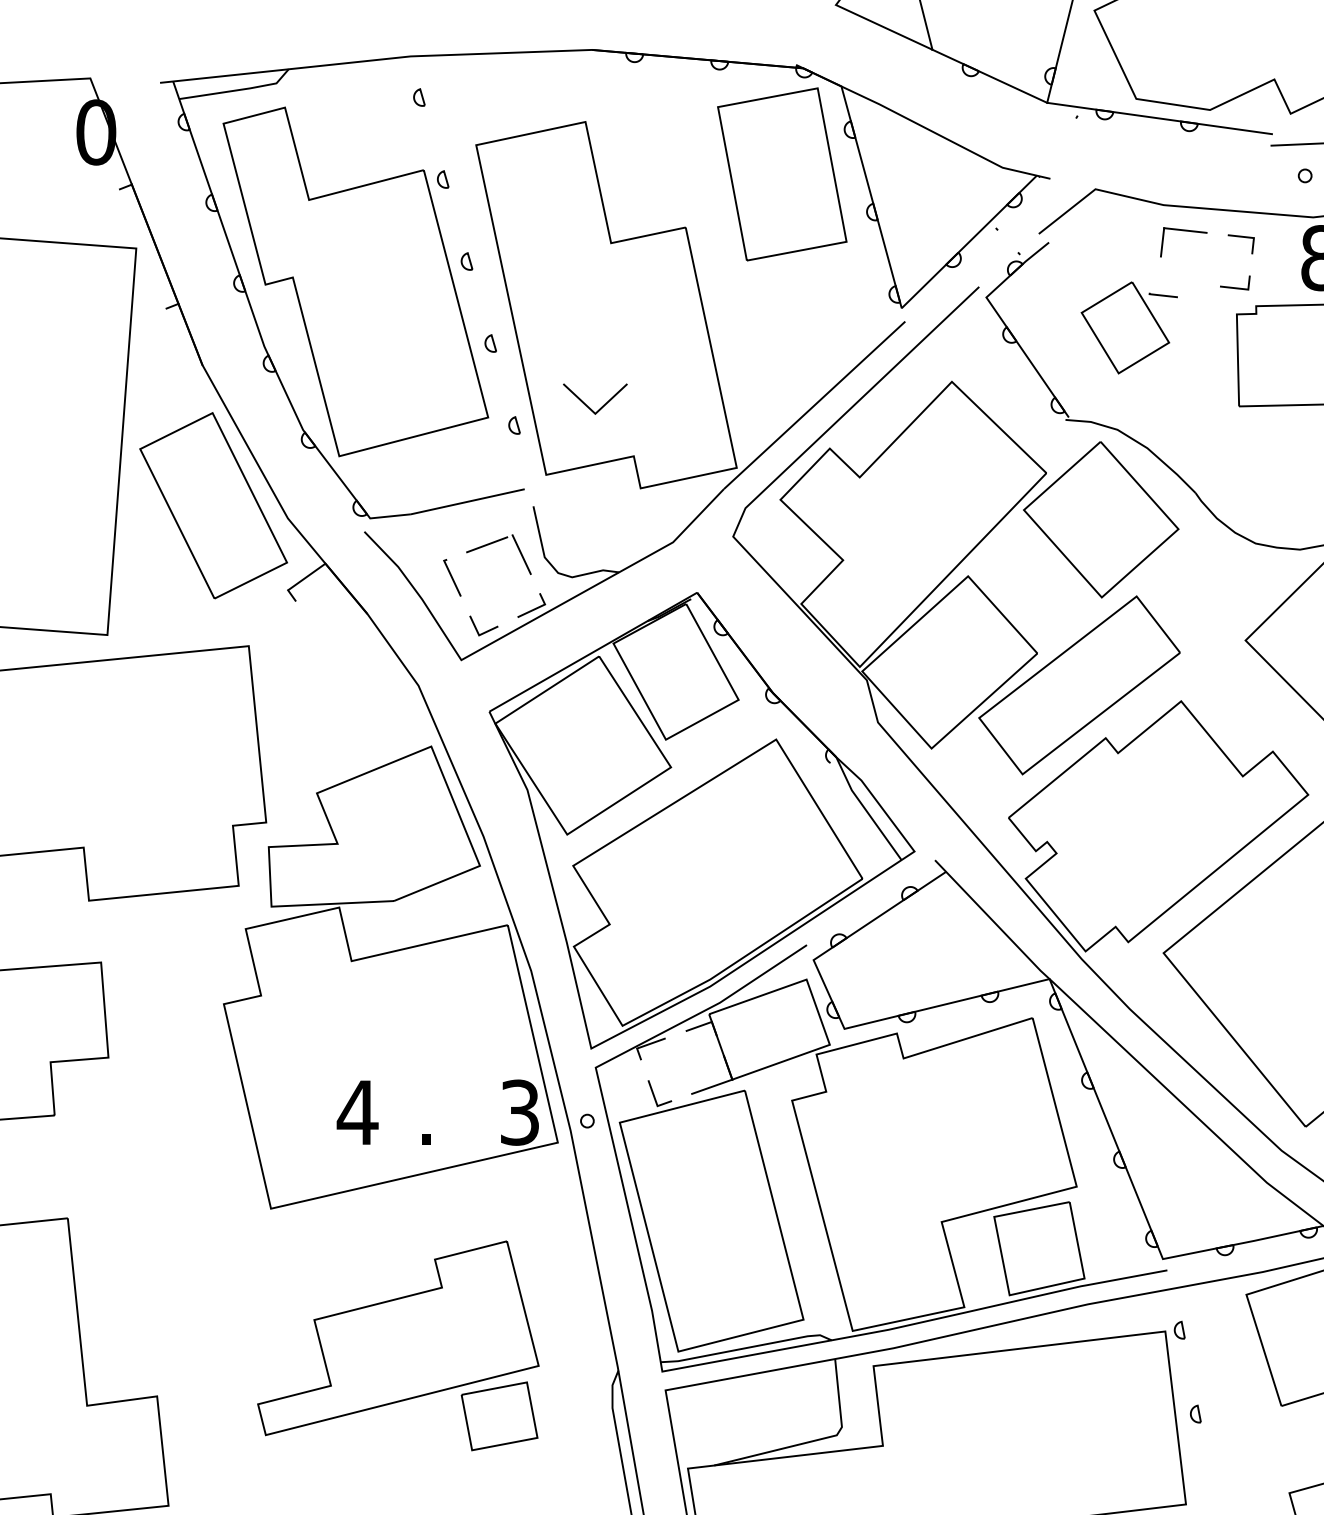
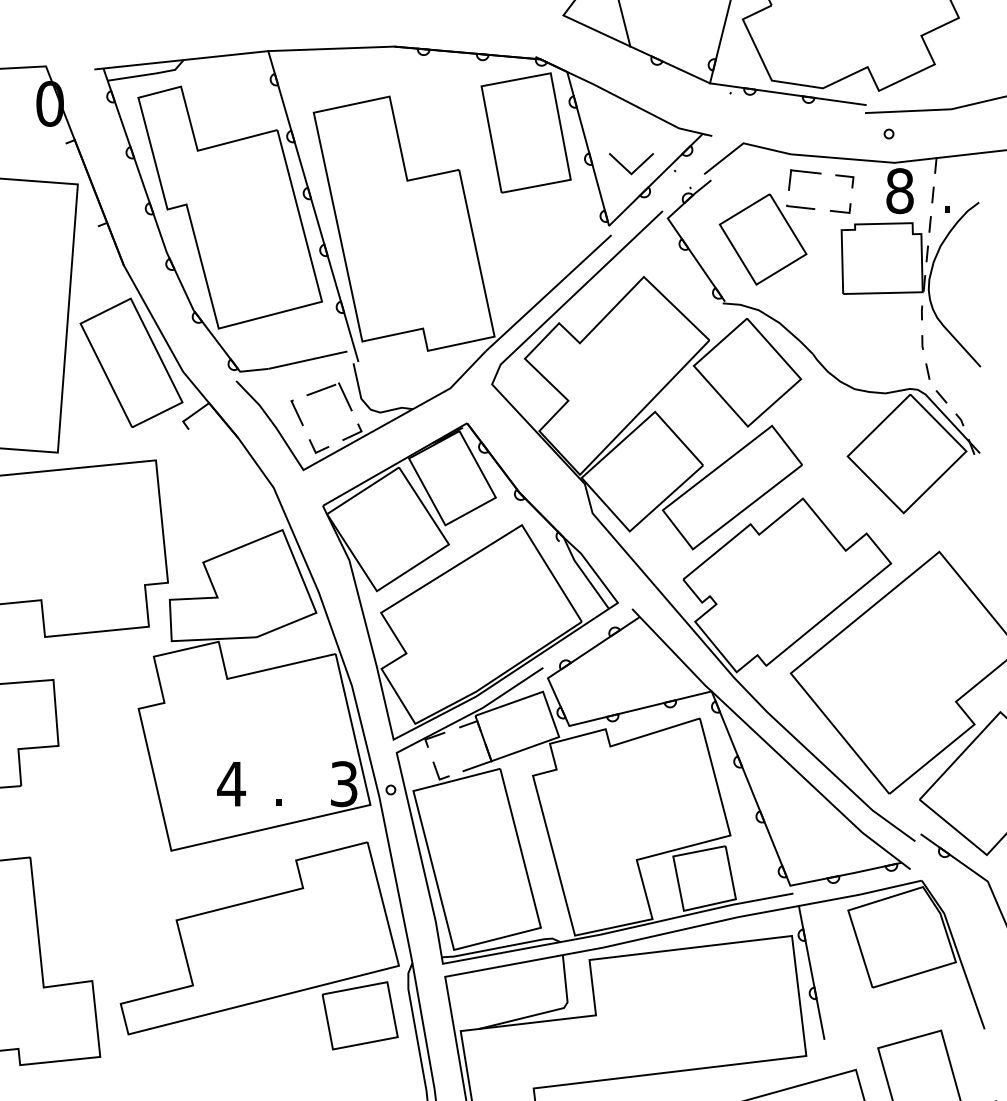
line: (475, 280) -> (313, 206), added
part: (1128, 327) -> (766, 239), size x1.43
line: (588, 405) -> (626, 168), moved
part: (398, 1345) -> (259, 945), size x1.43
line: (1193, 1384) -> (811, 972), added

